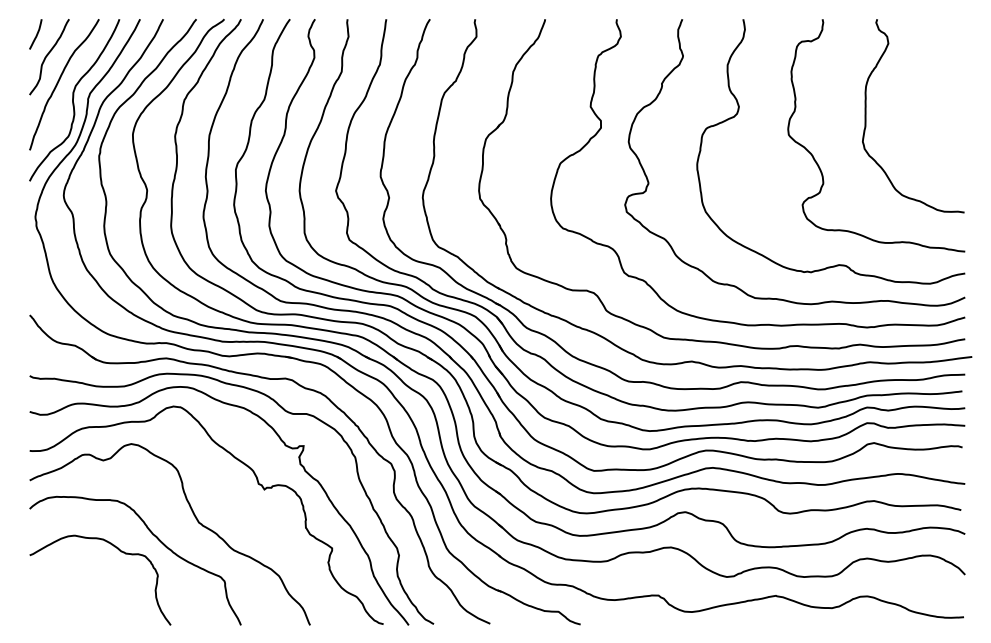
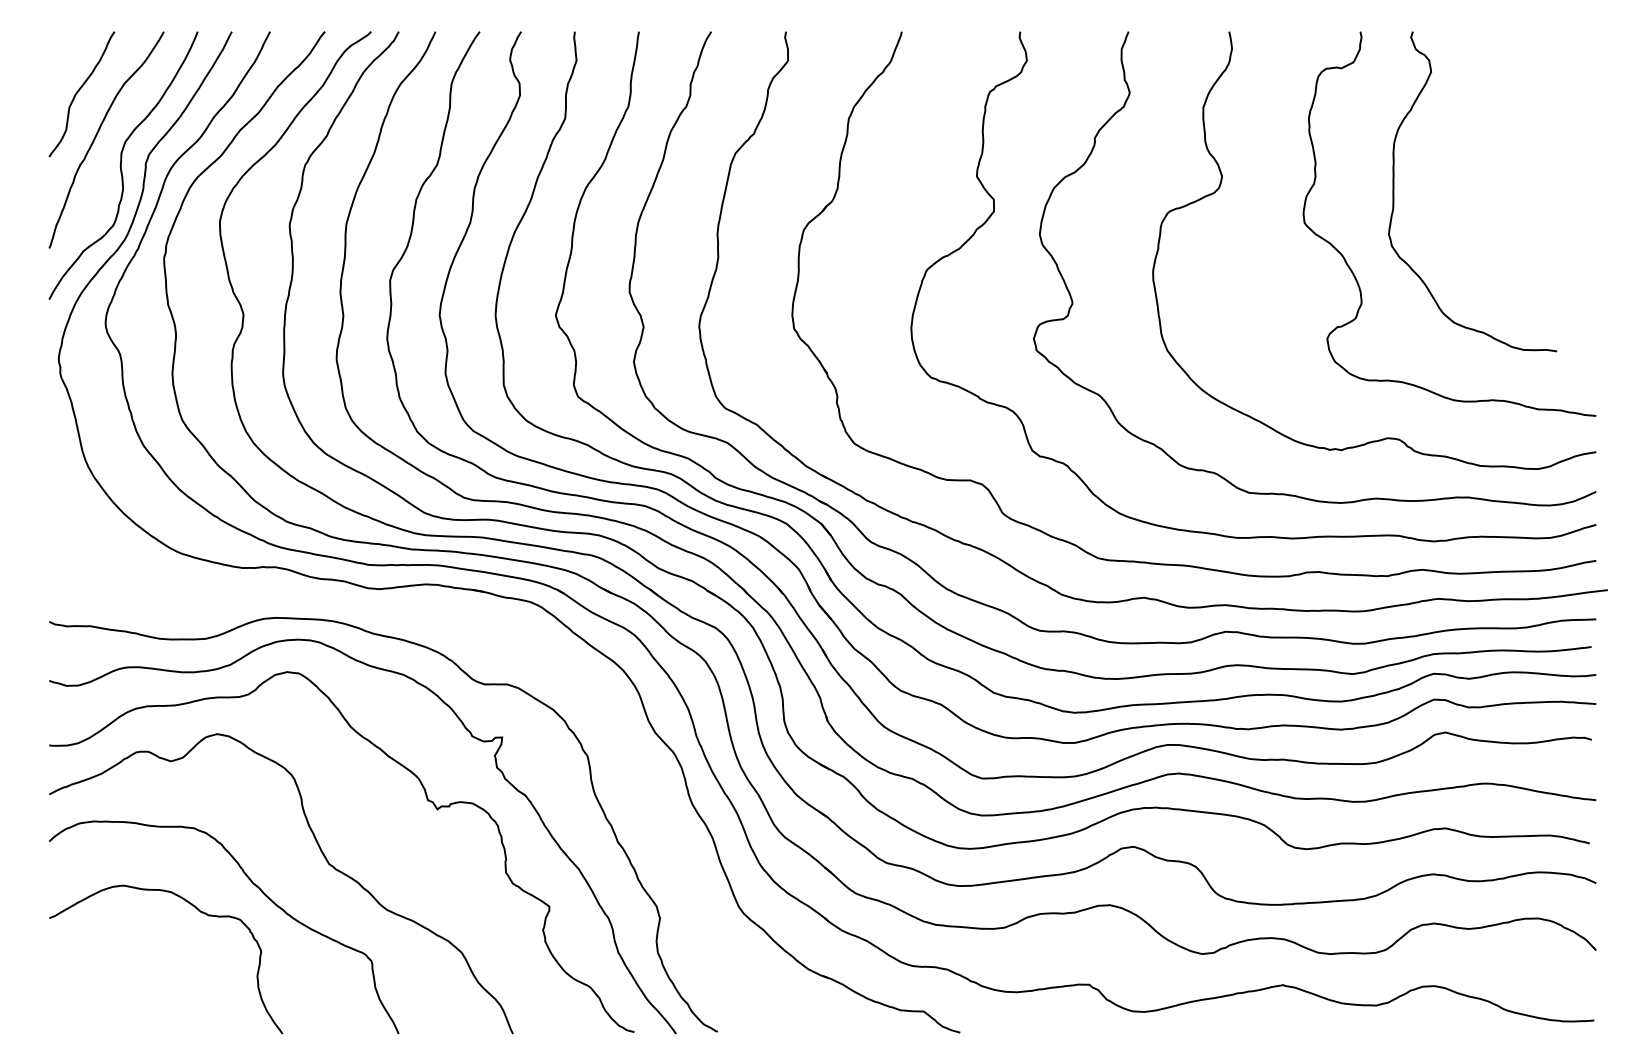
curve: (36, 34) -> (60, 56), removed
curve: (866, 116) -> (1394, 192), moved
part: (266, 379) -> (440, 627), removed

